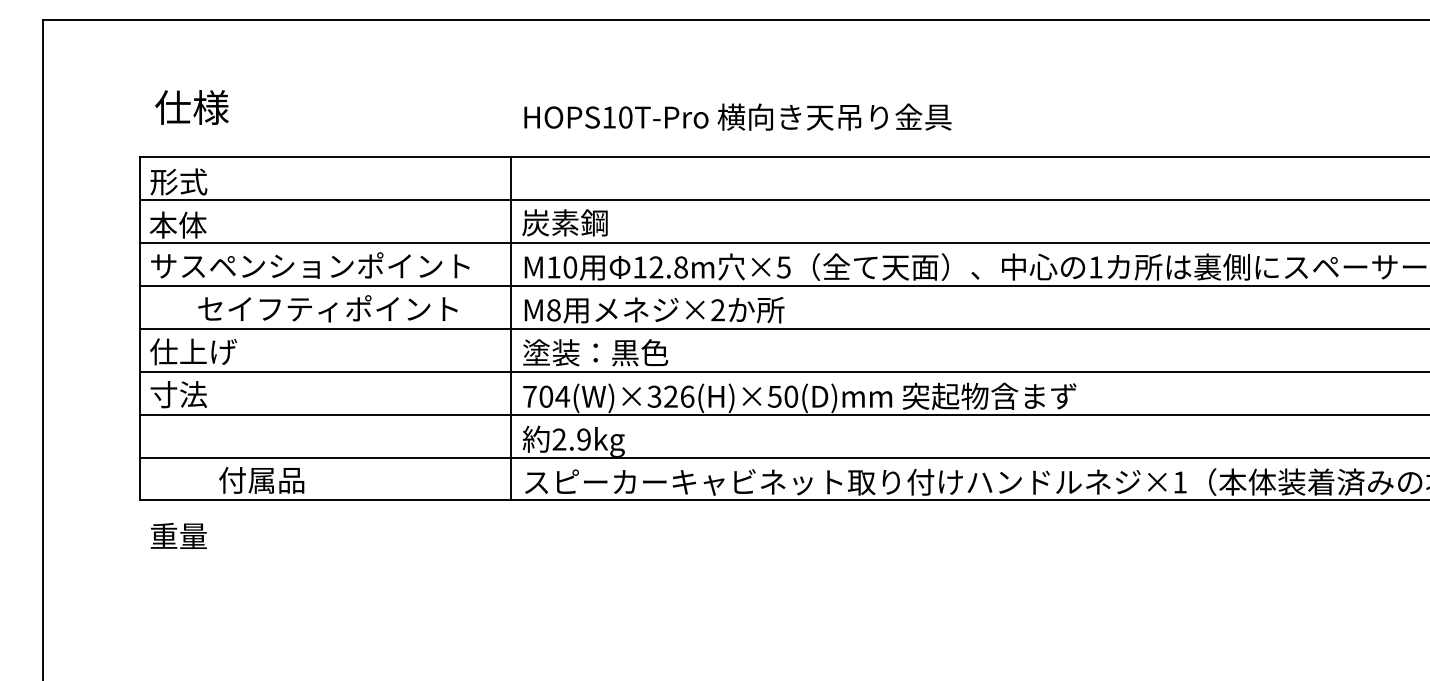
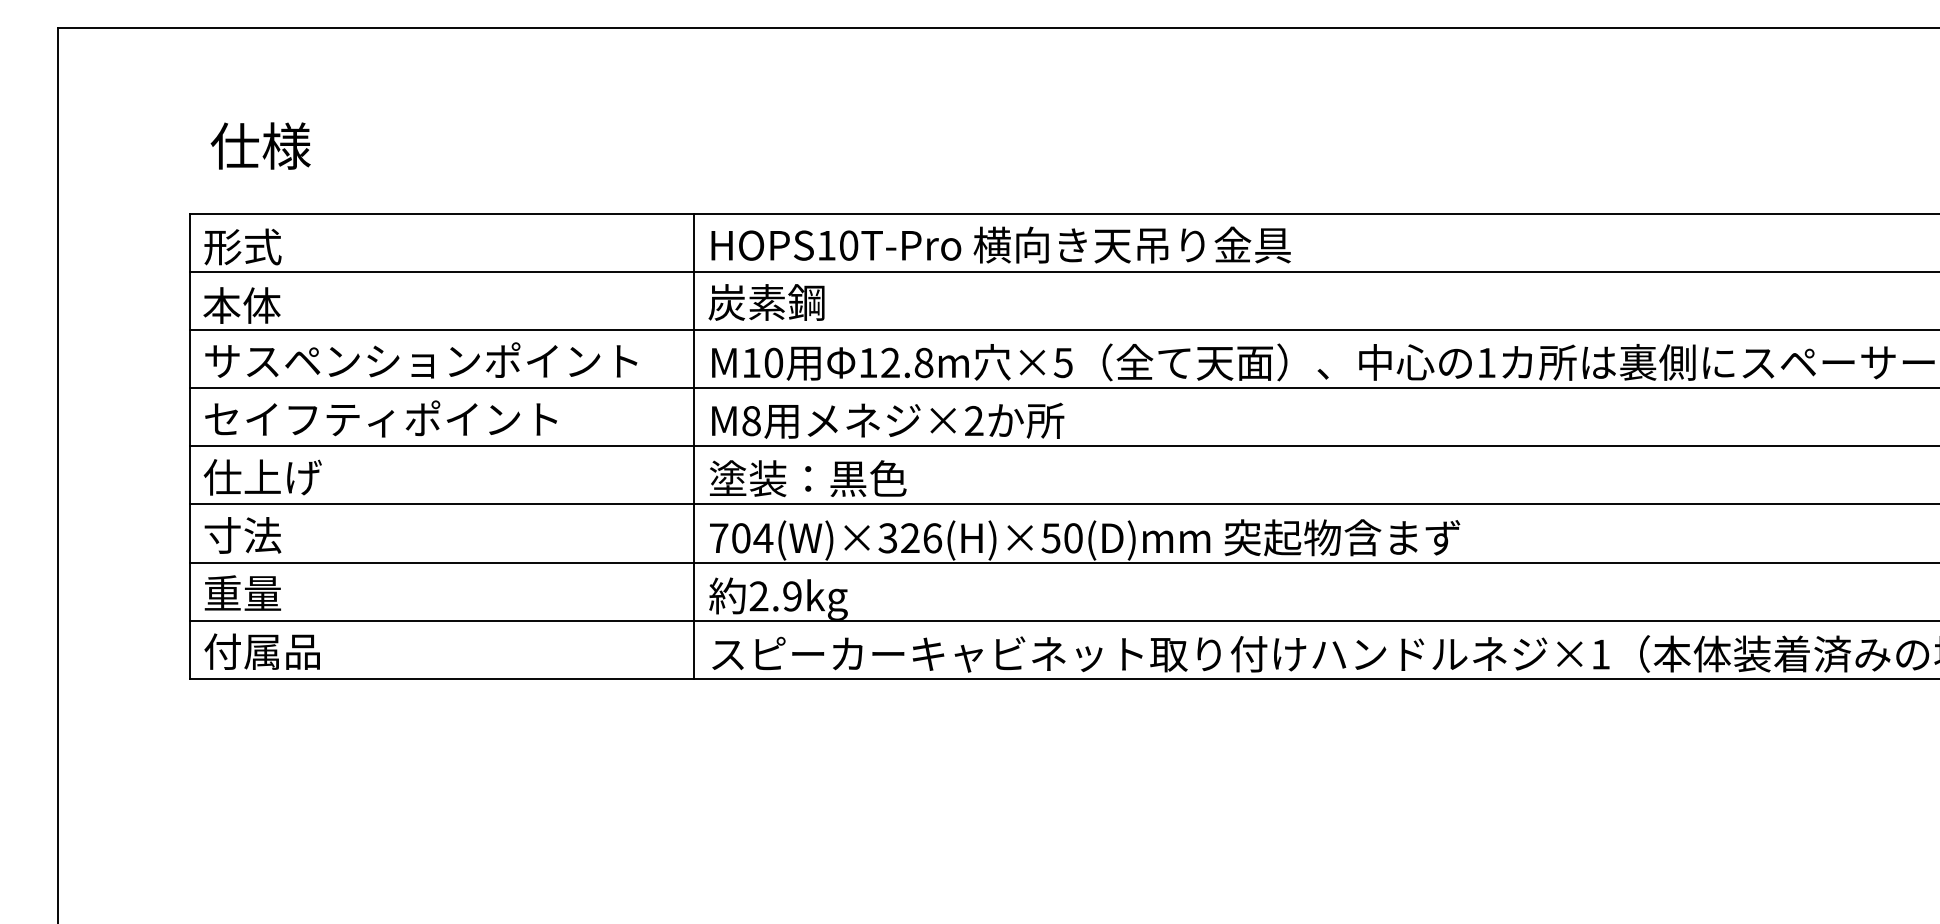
text: (737, 116) -> (1000, 244), moved
text: (327, 308) -> (380, 418), moved
text: (261, 480) -> (261, 651), moved
text: (178, 535) -> (242, 592), moved

